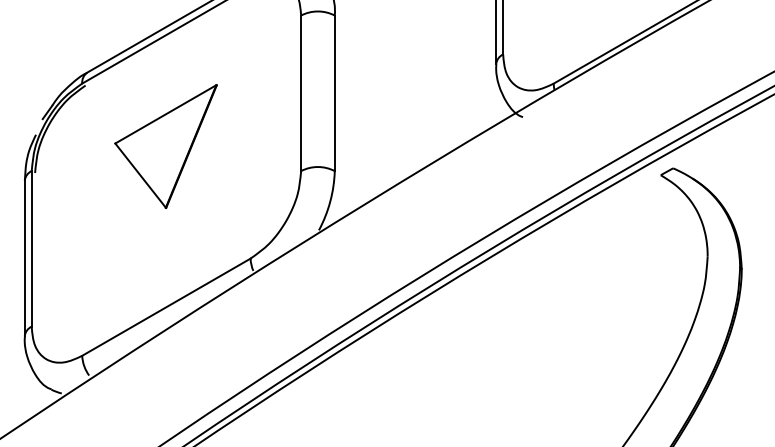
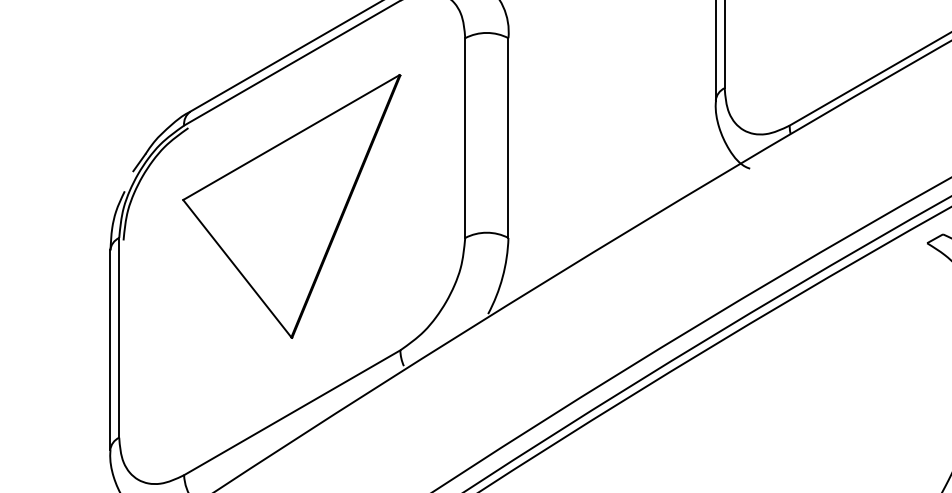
part: (165, 146) -> (291, 206), size x1.67

